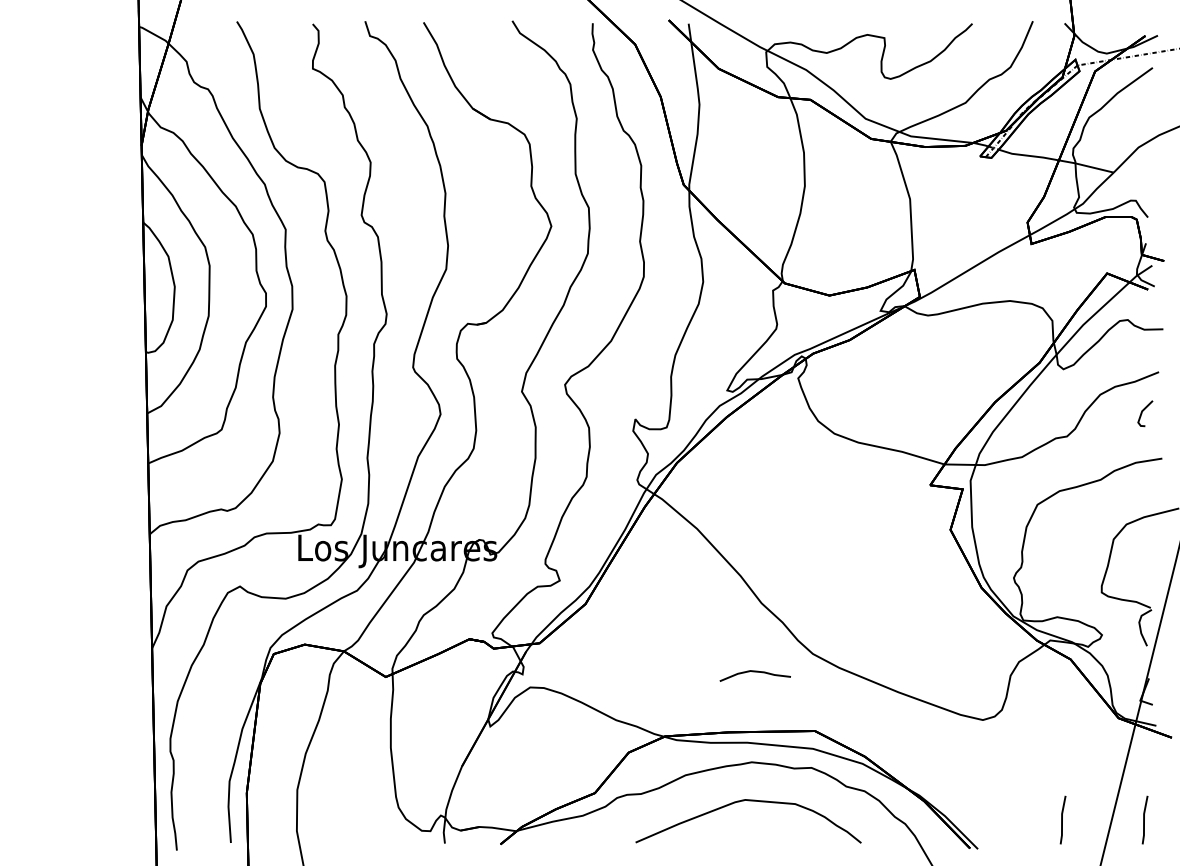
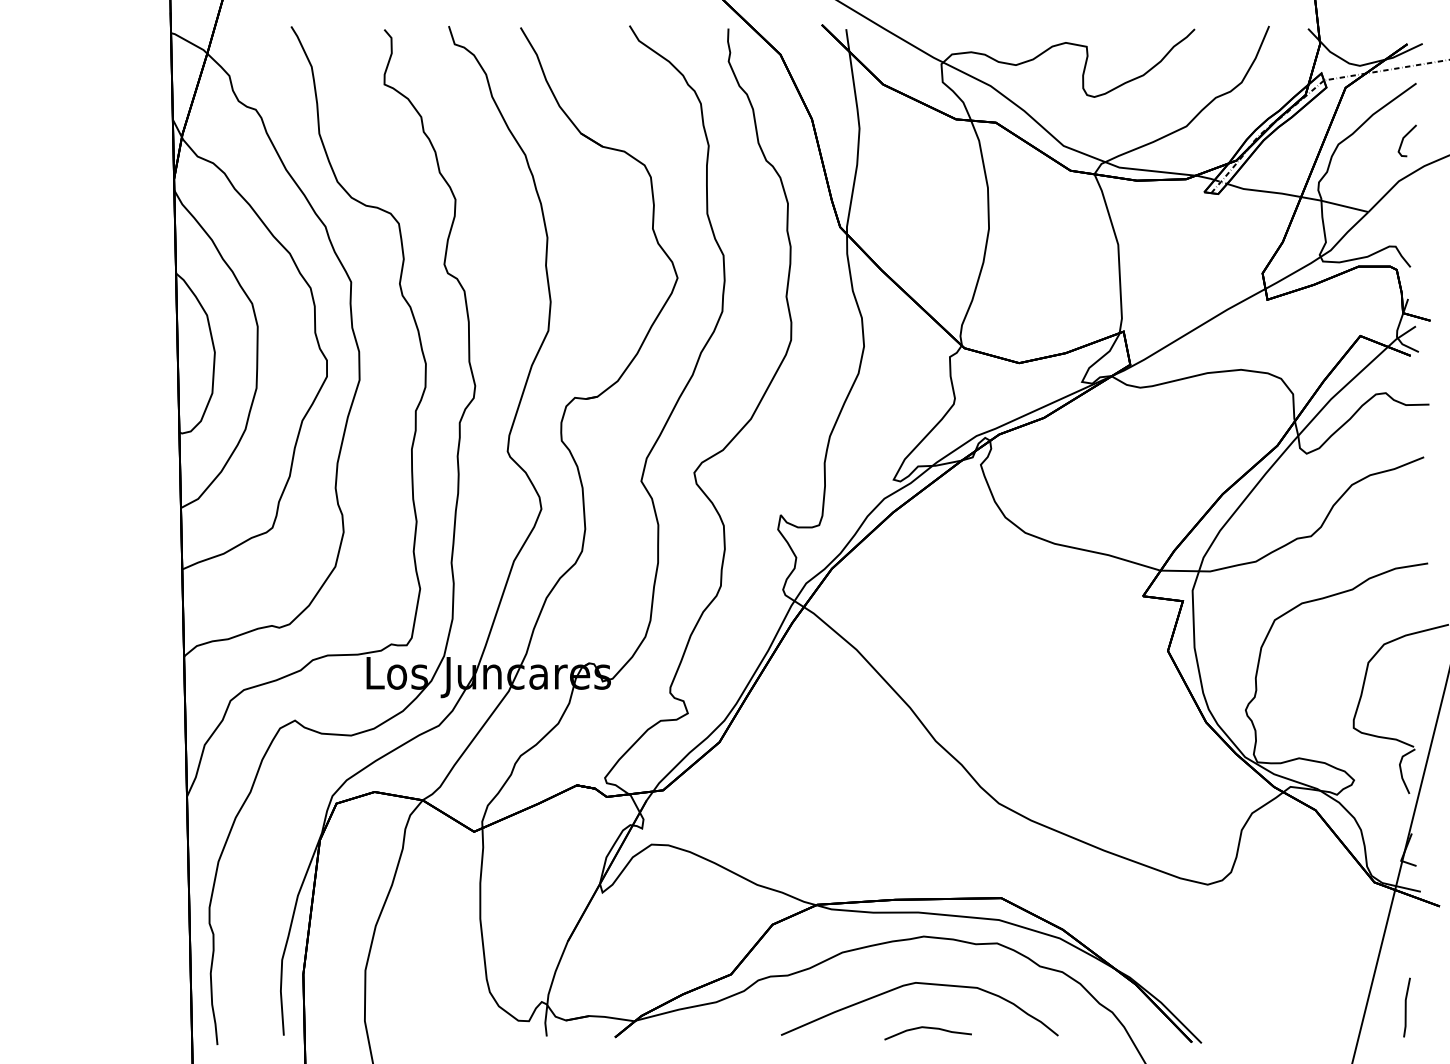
line: (1143, 411) -> (1405, 138), moved
curve: (754, 672) -> (927, 1028), moved
line: (1062, 819) -> (1305, 1006), removed

